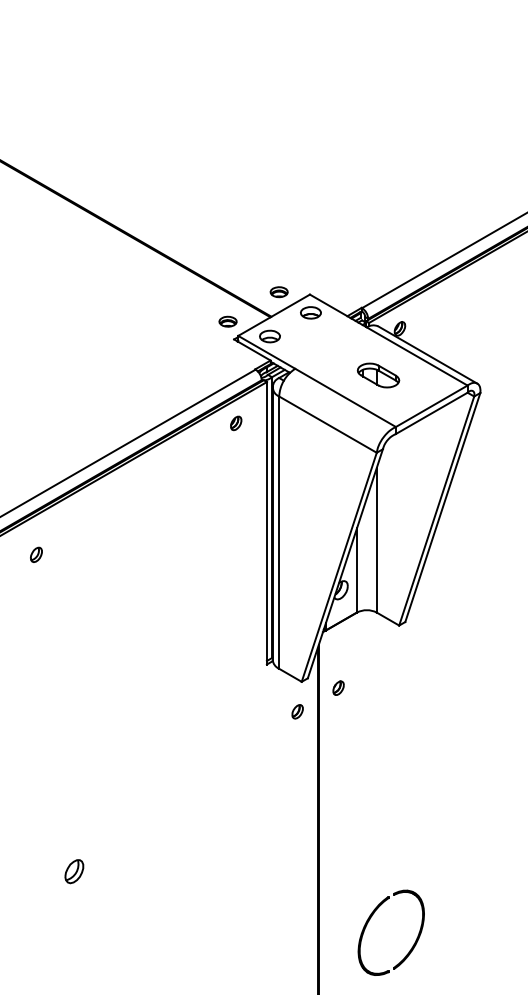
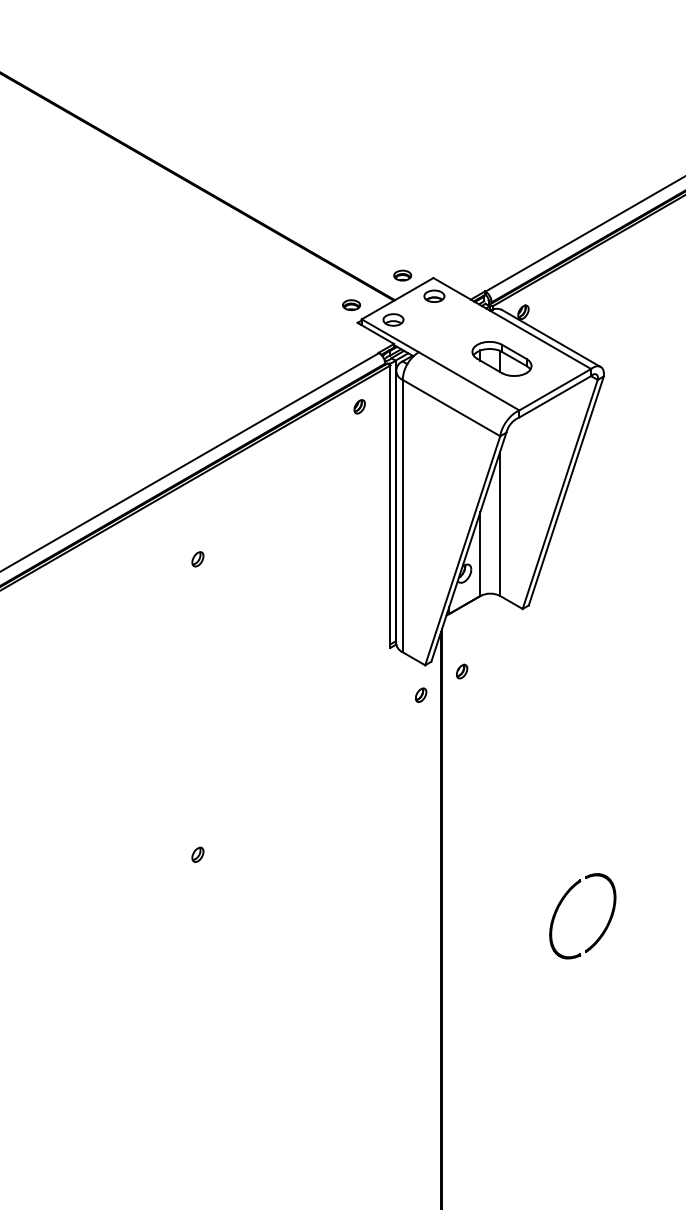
part: (378, 375) -> (501, 358), size x1.43
part: (36, 555) -> (197, 559), moved
part: (74, 871) -> (197, 854), size x0.62
part: (371, 919) -> (562, 902), moved

